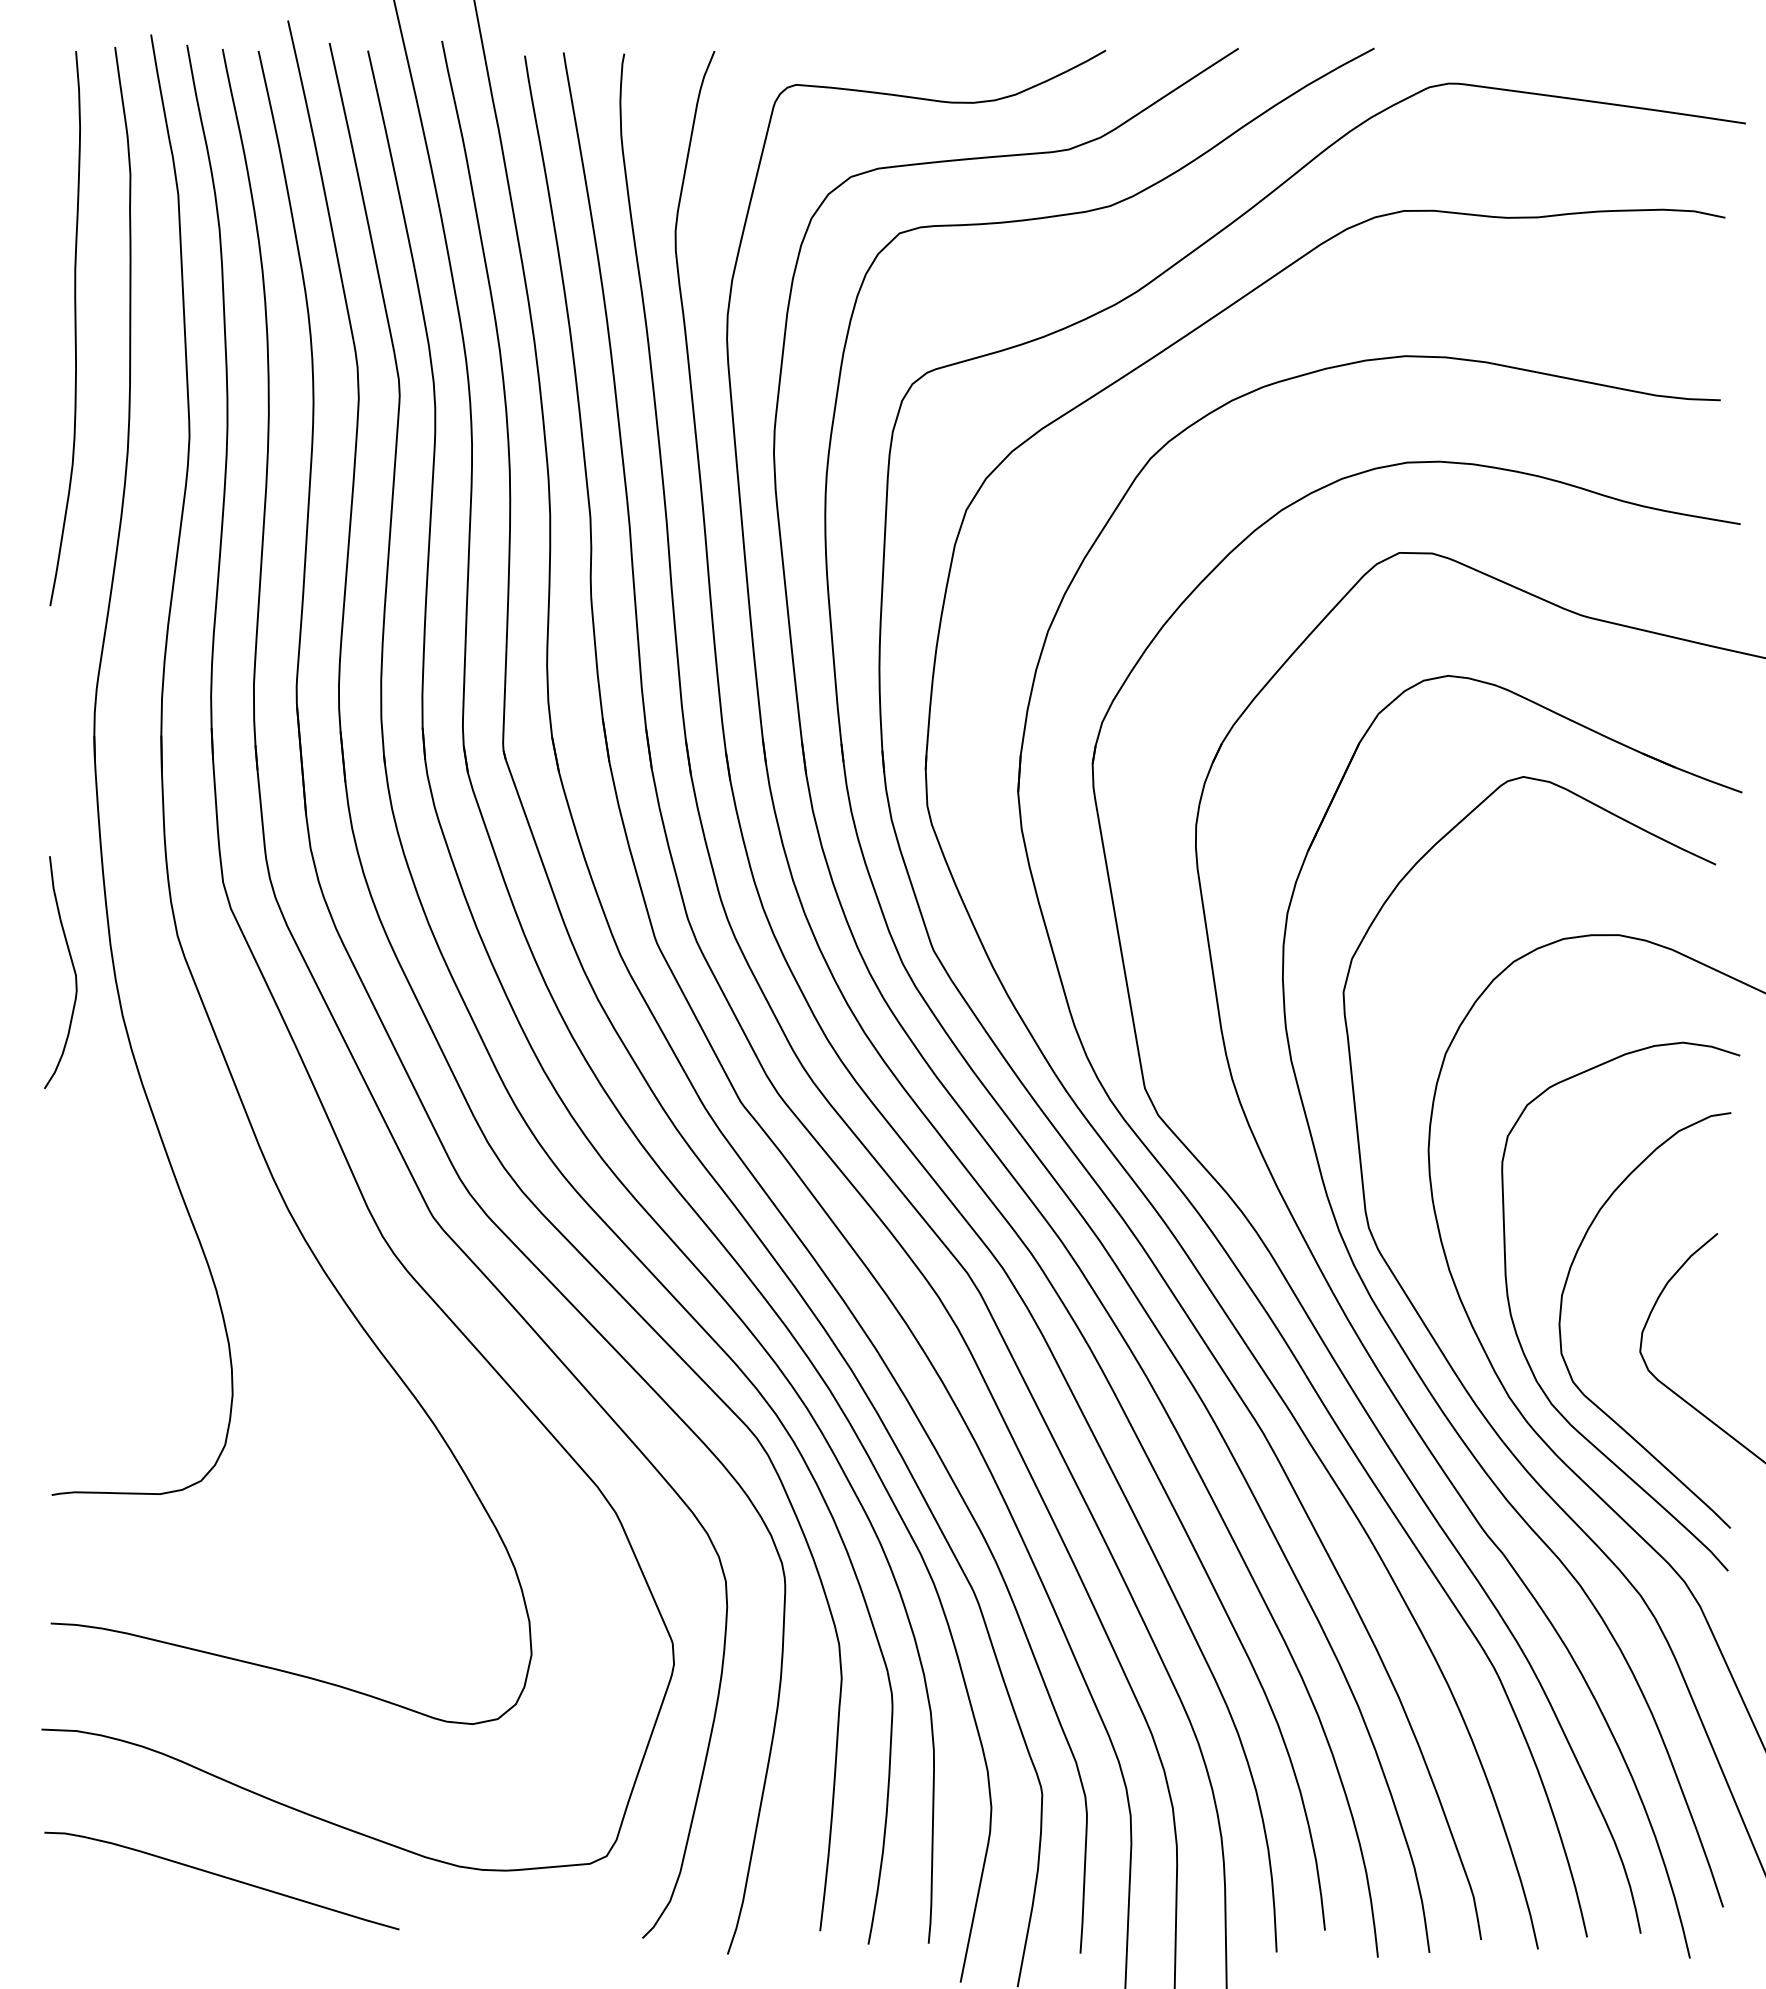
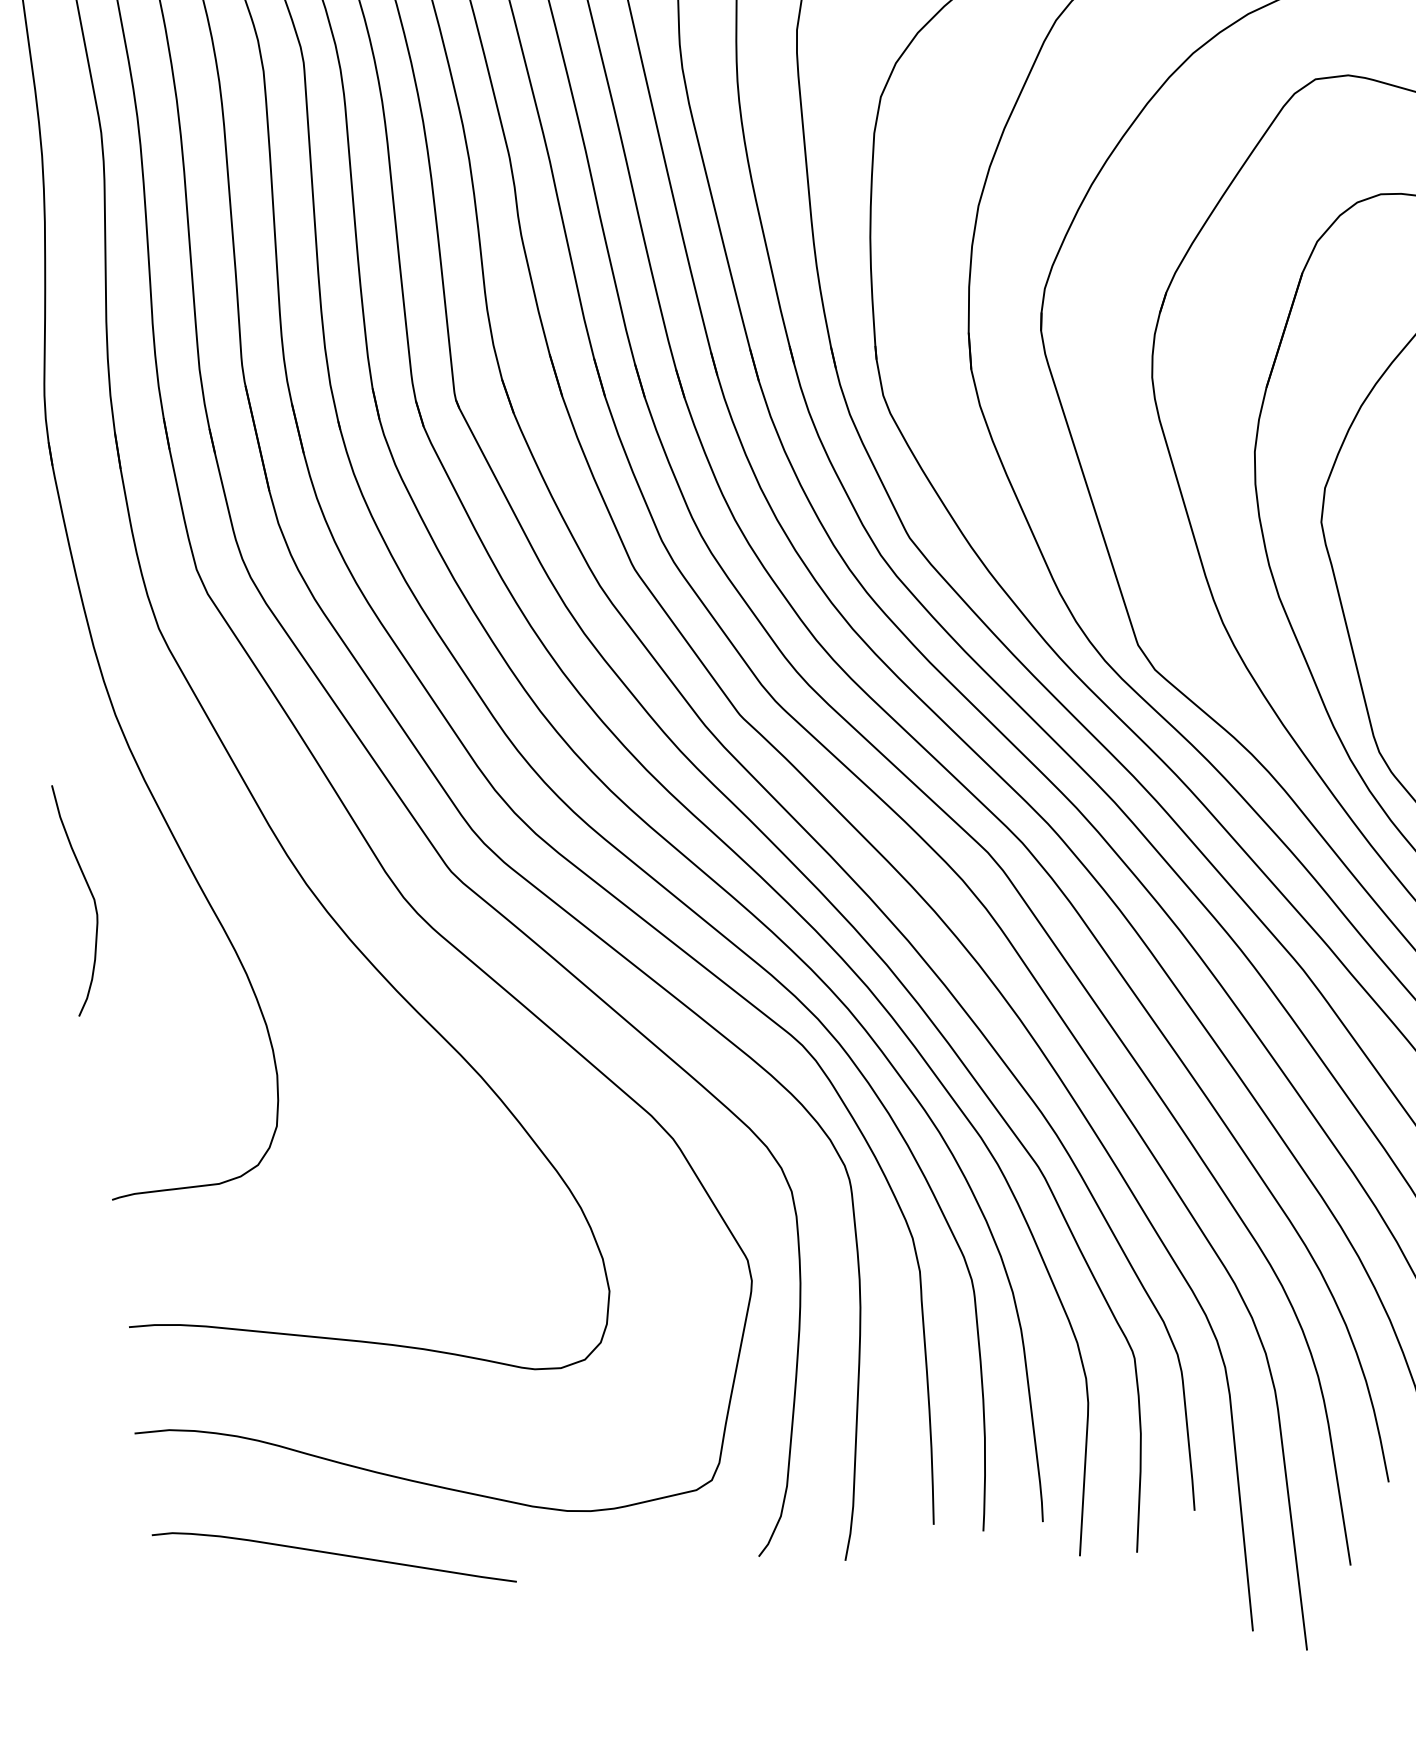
curve: (72, 967) -> (89, 892), moved

